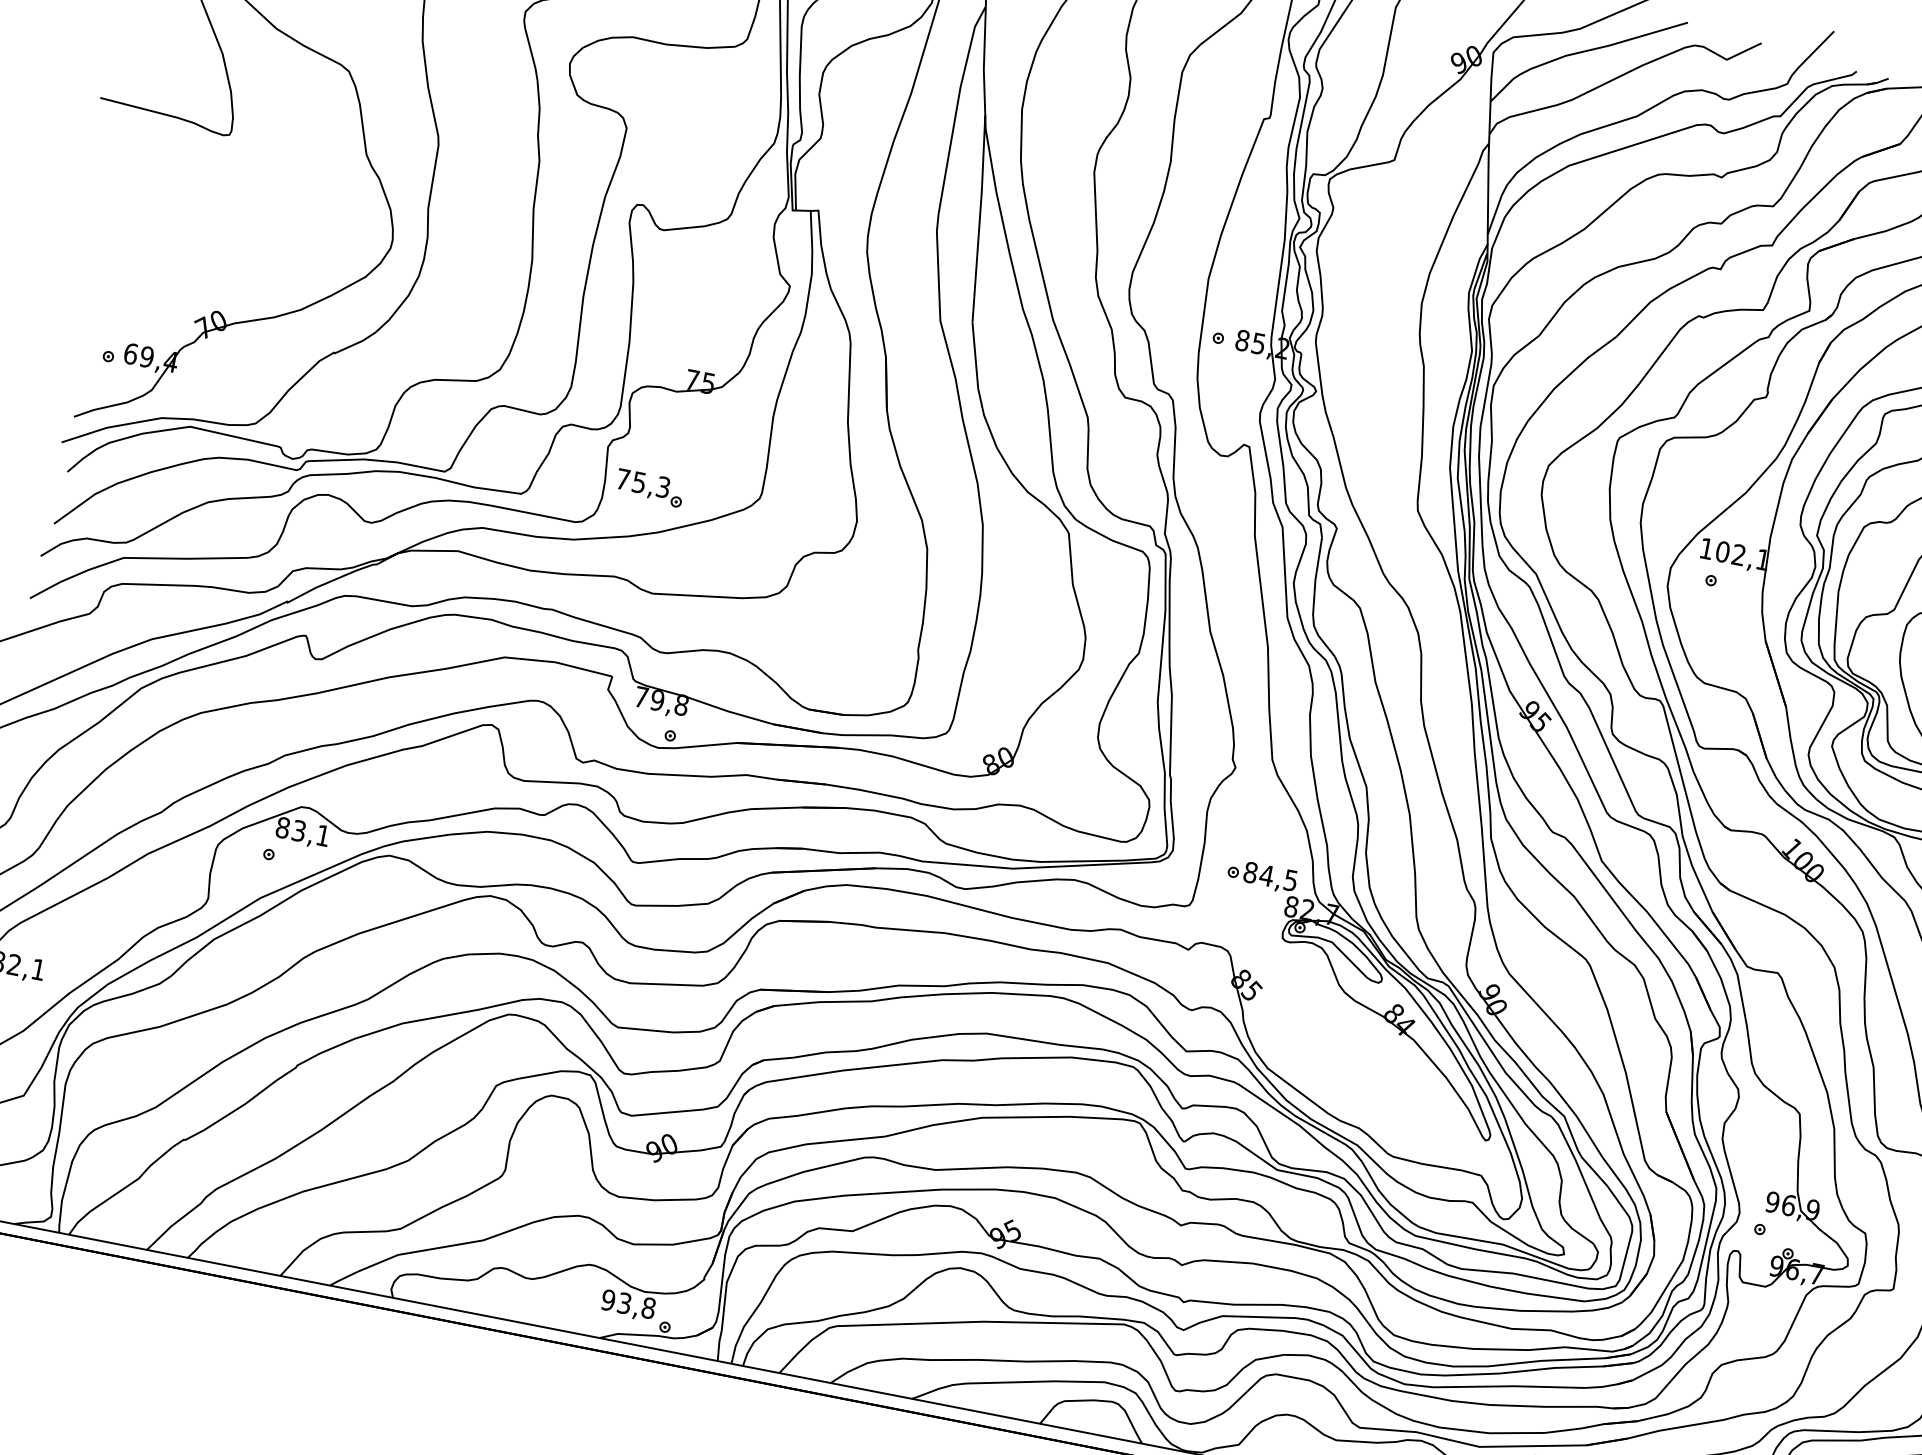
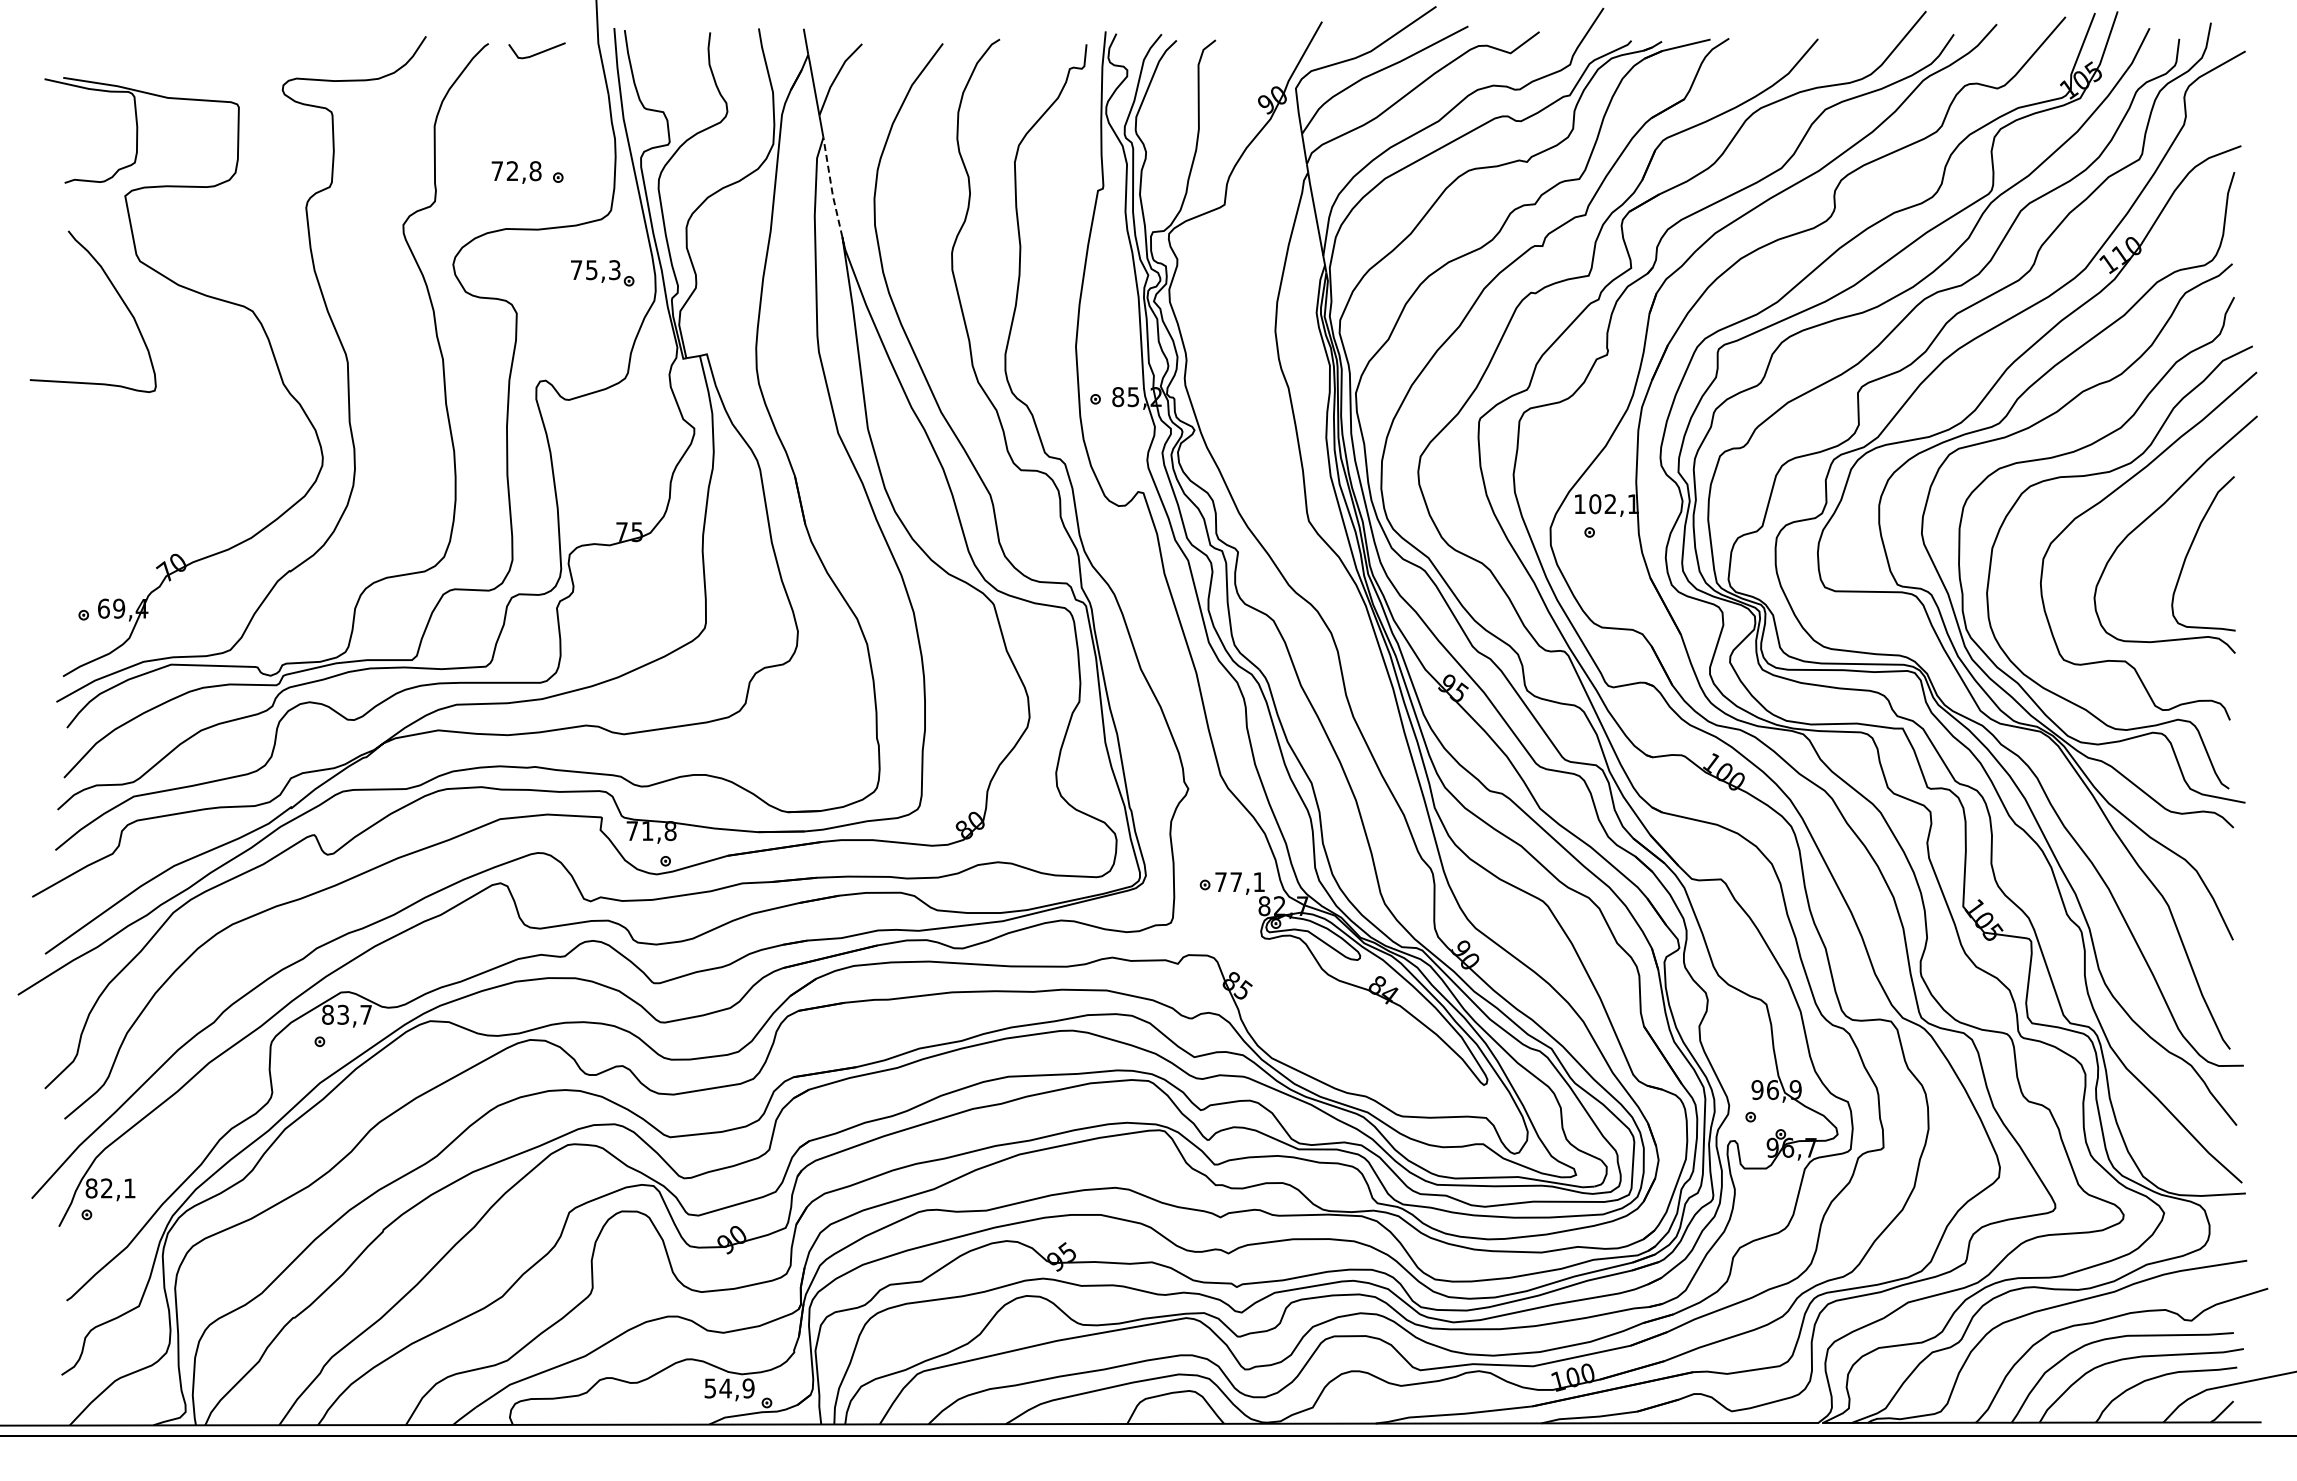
line: (983, 61) -> (831, 188), solid -> dashed
part: (649, 488) -> (602, 273), moved
text: (657, 700) -> (647, 831), 79,8 -> 71,8
text: (322, 835) -> (365, 1014), 83,1 -> 83,7
text: (1270, 876) -> (1239, 882), 84,5 -> 77,1
text: (628, 1304) -> (729, 1388), 93,8 -> 54,9

